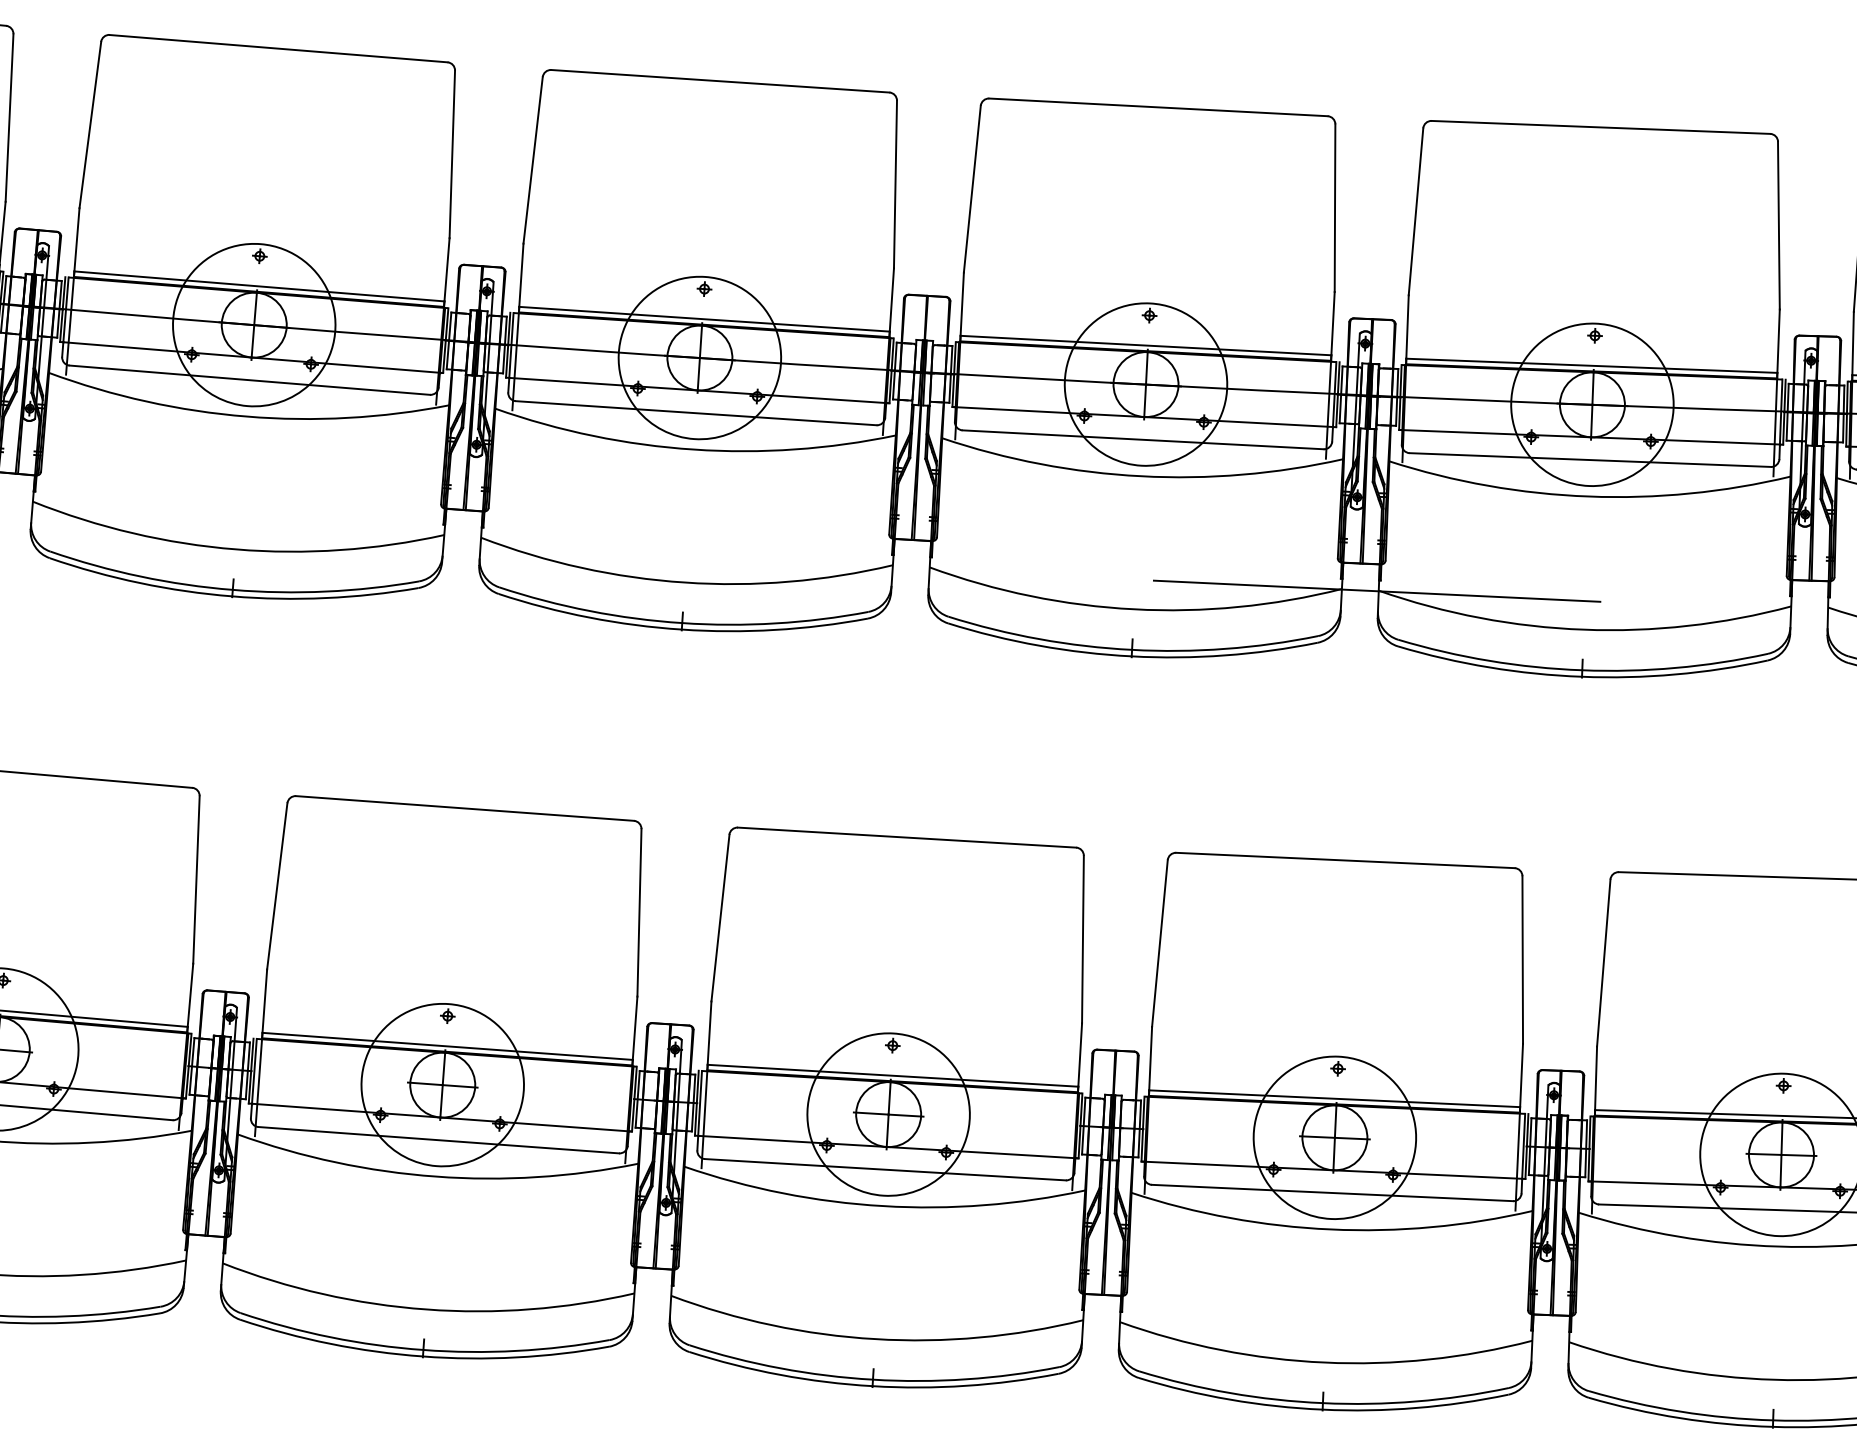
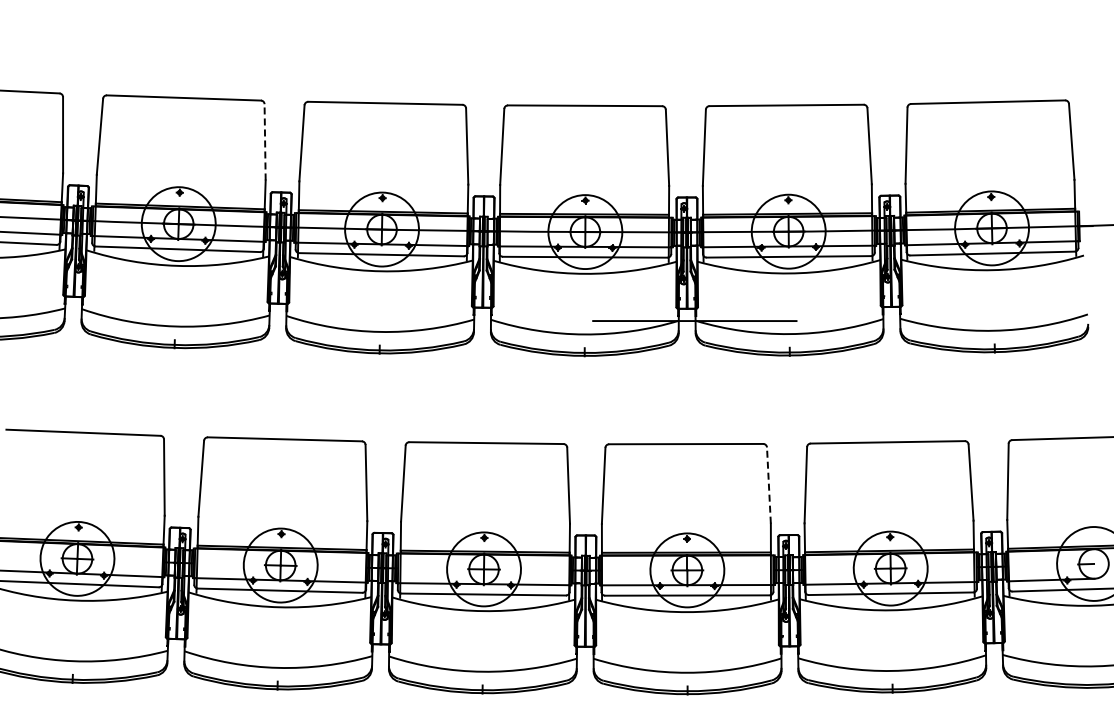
line: (453, 152) -> (265, 141), solid -> dashed
line: (1521, 959) -> (768, 485), solid -> dashed

